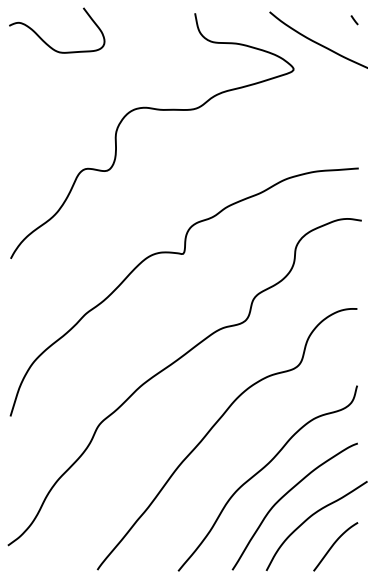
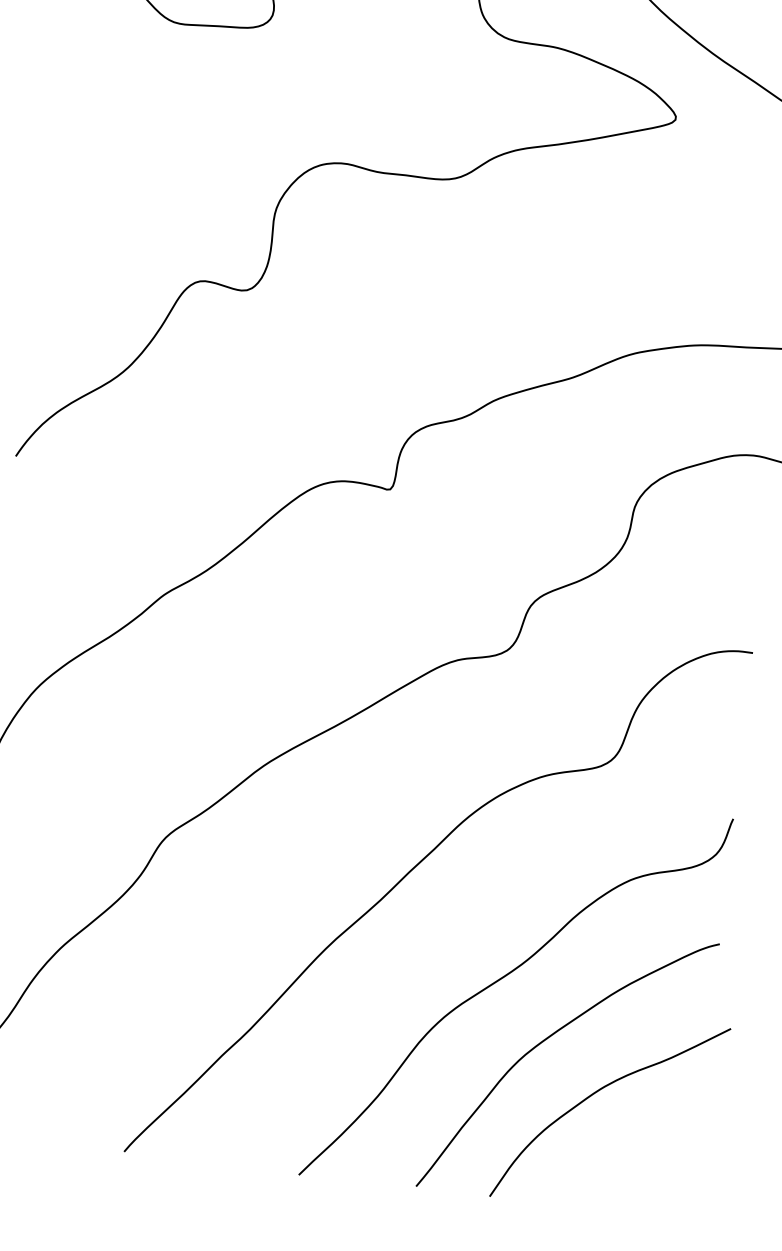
curve: (333, 546) -> (640, 1160), removed

